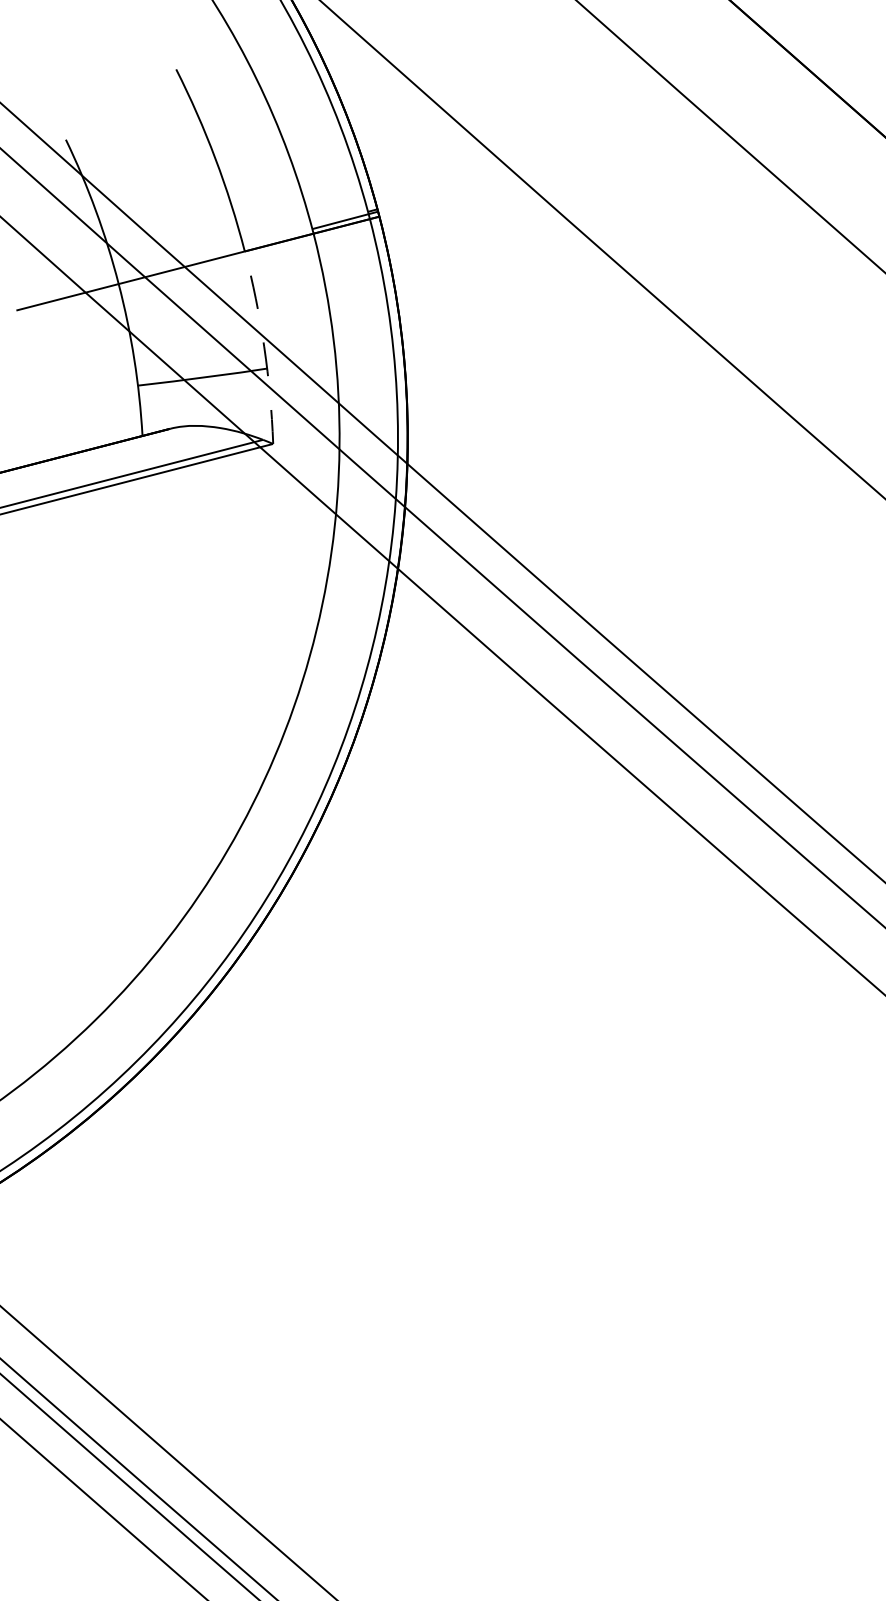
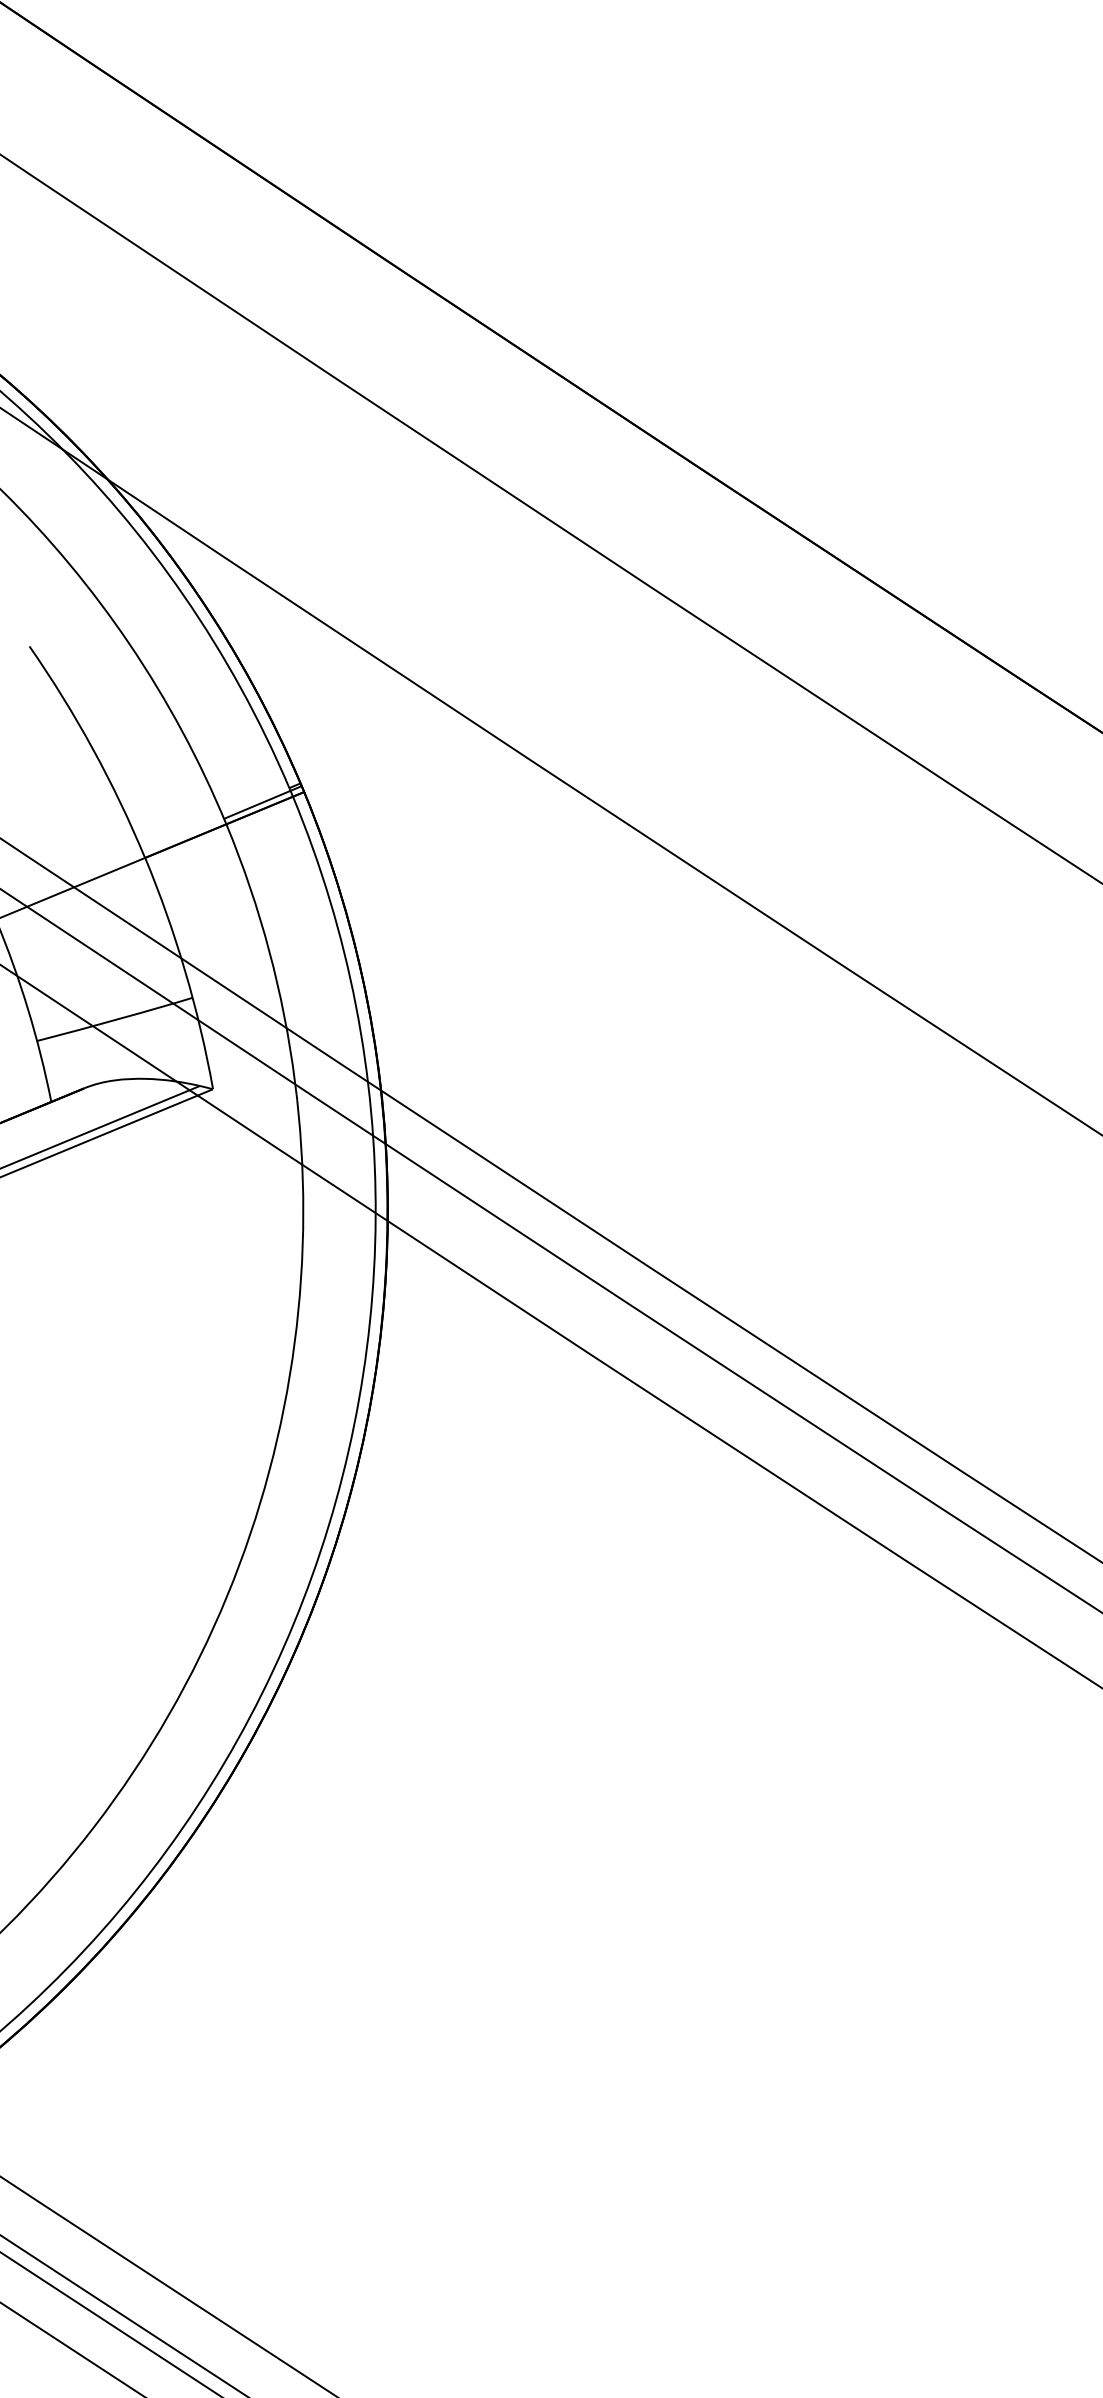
arc: (264, 346) -> (185, 971), dashed -> solid

